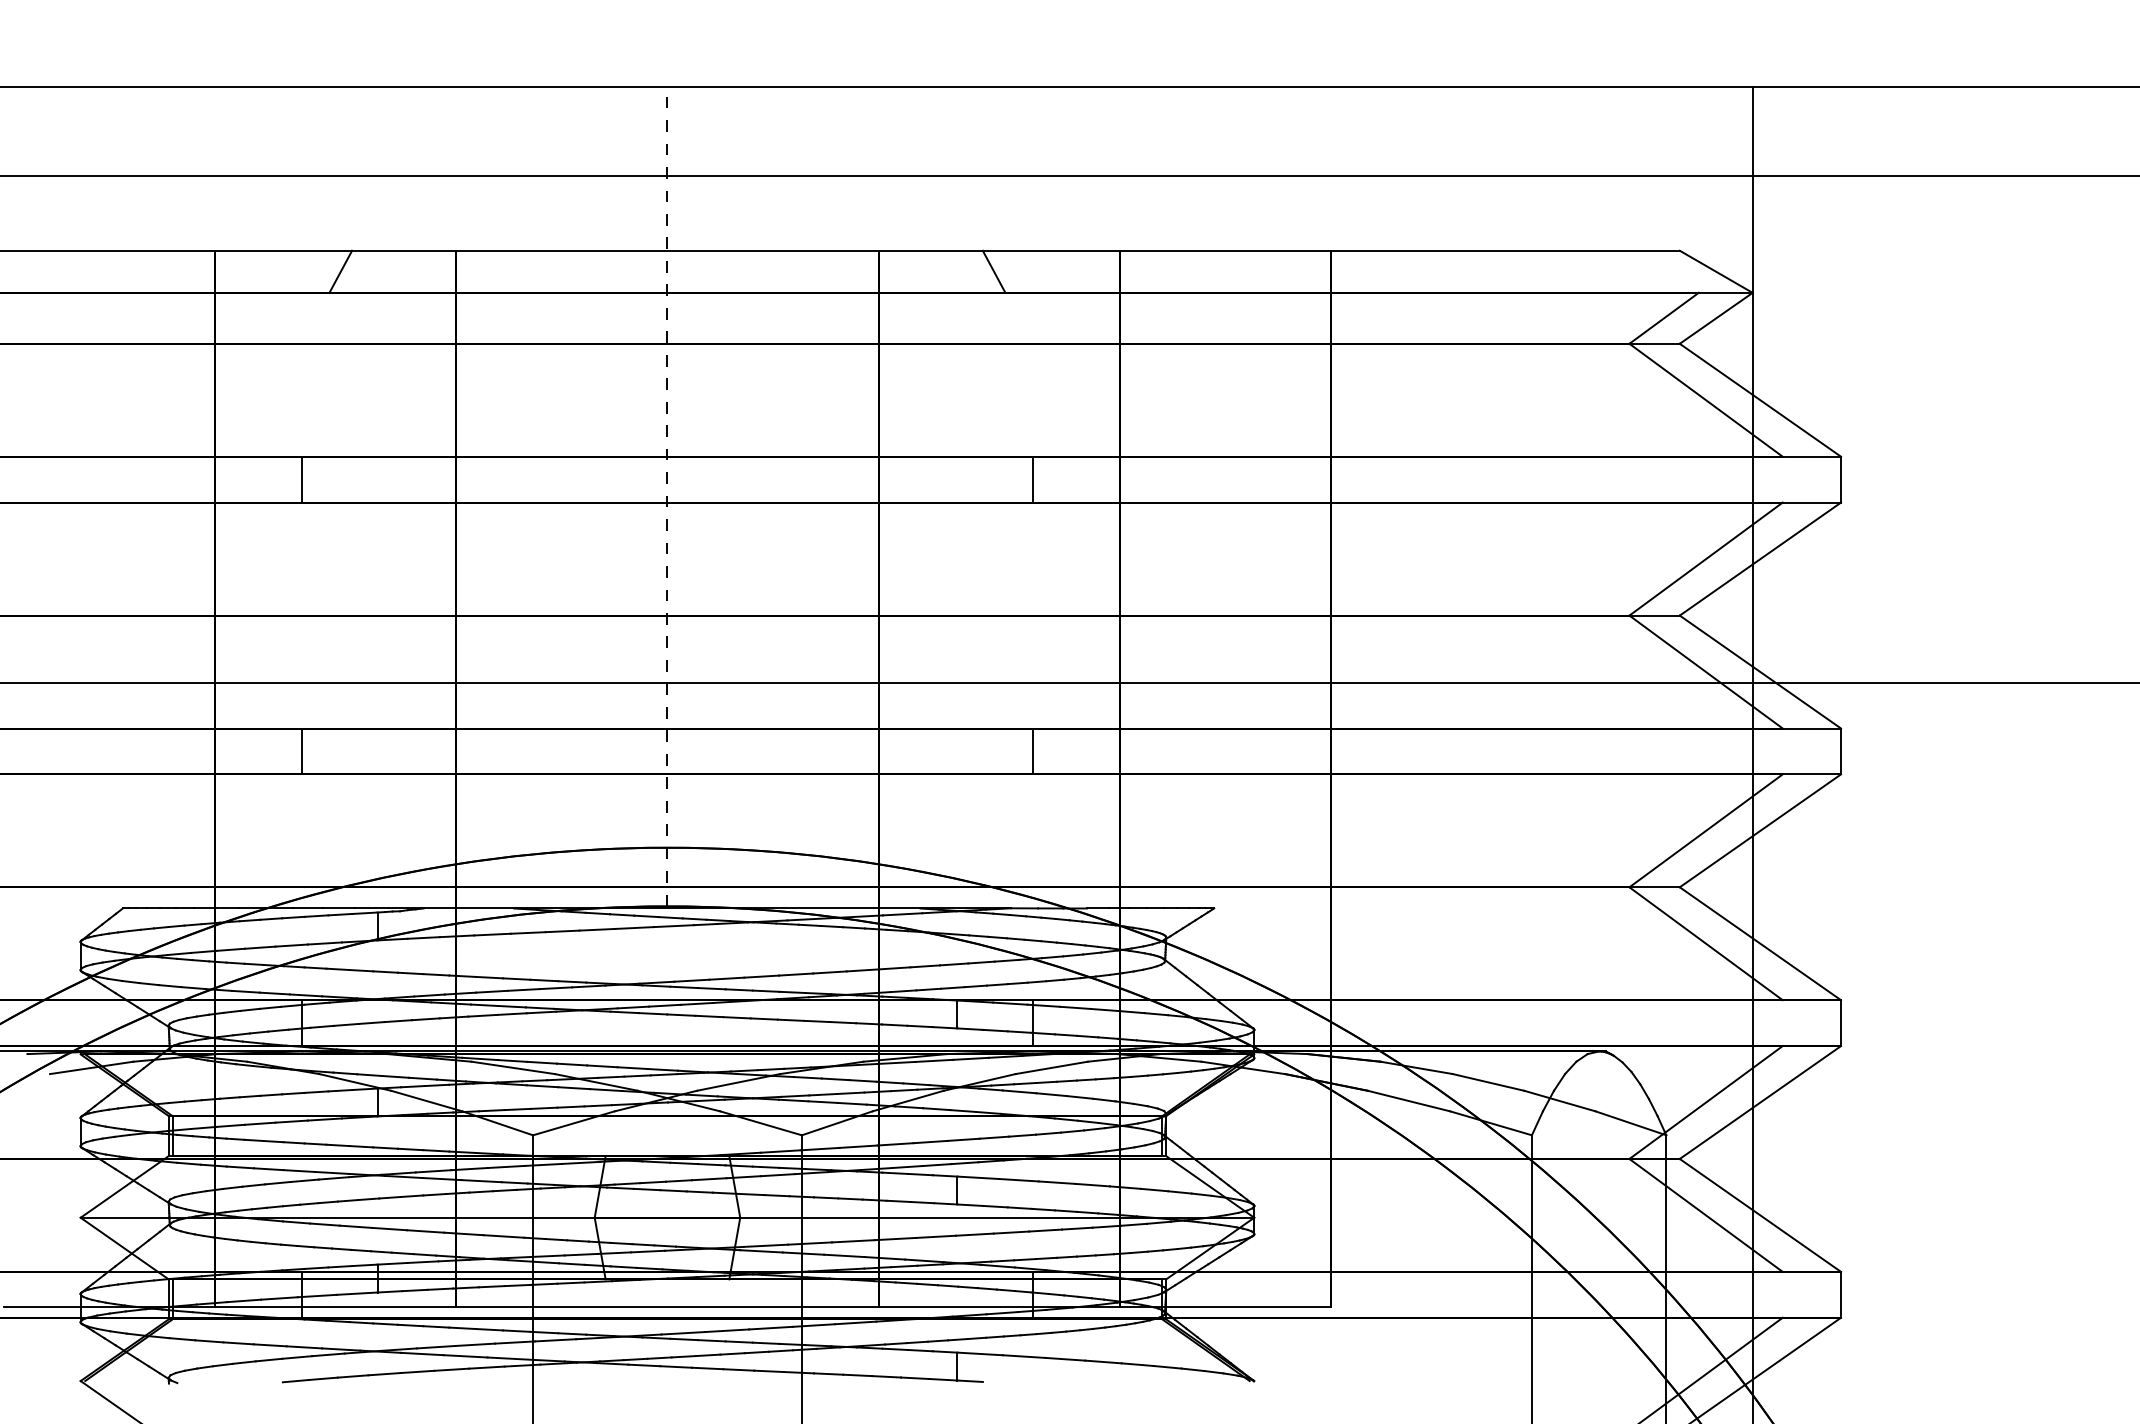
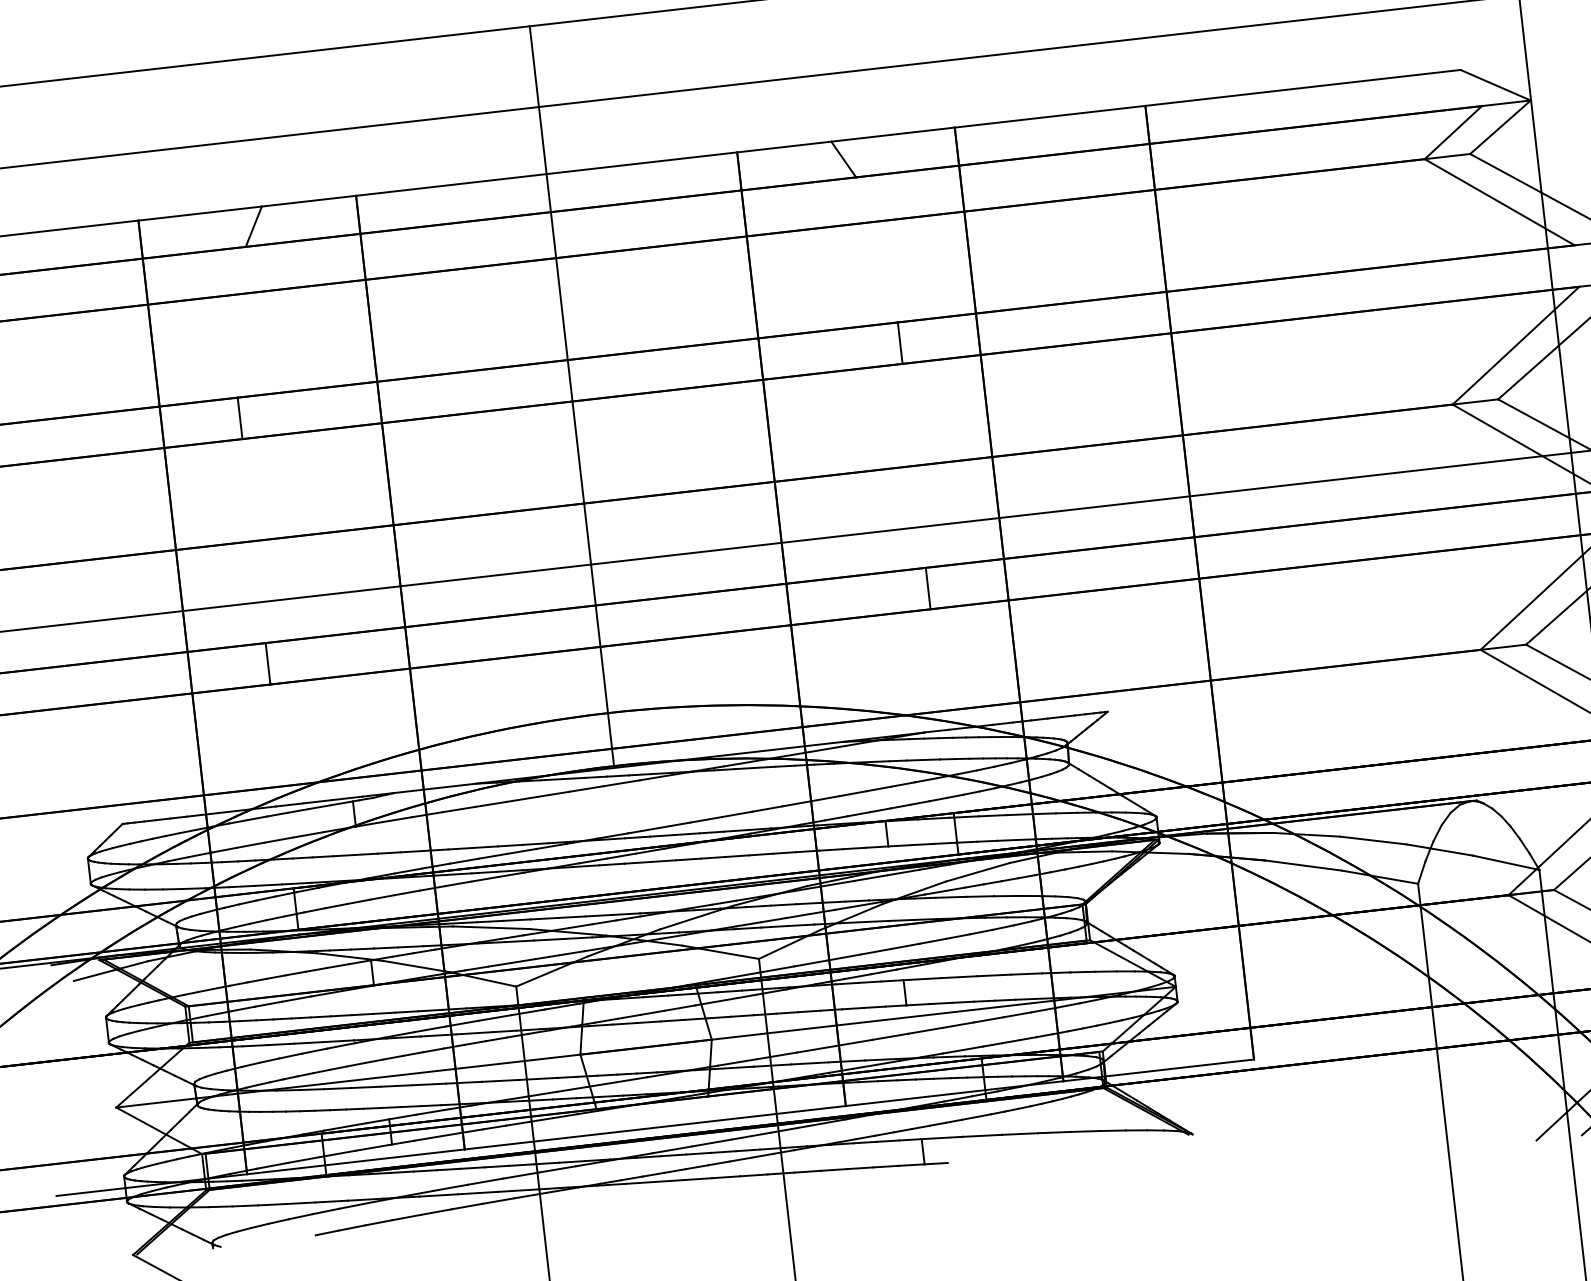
line: (667, 496) -> (571, 395), dashed -> solid

